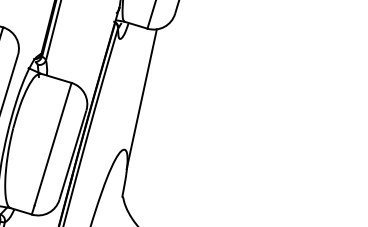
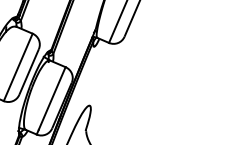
line: (141, 98) -> (101, 79), removed

